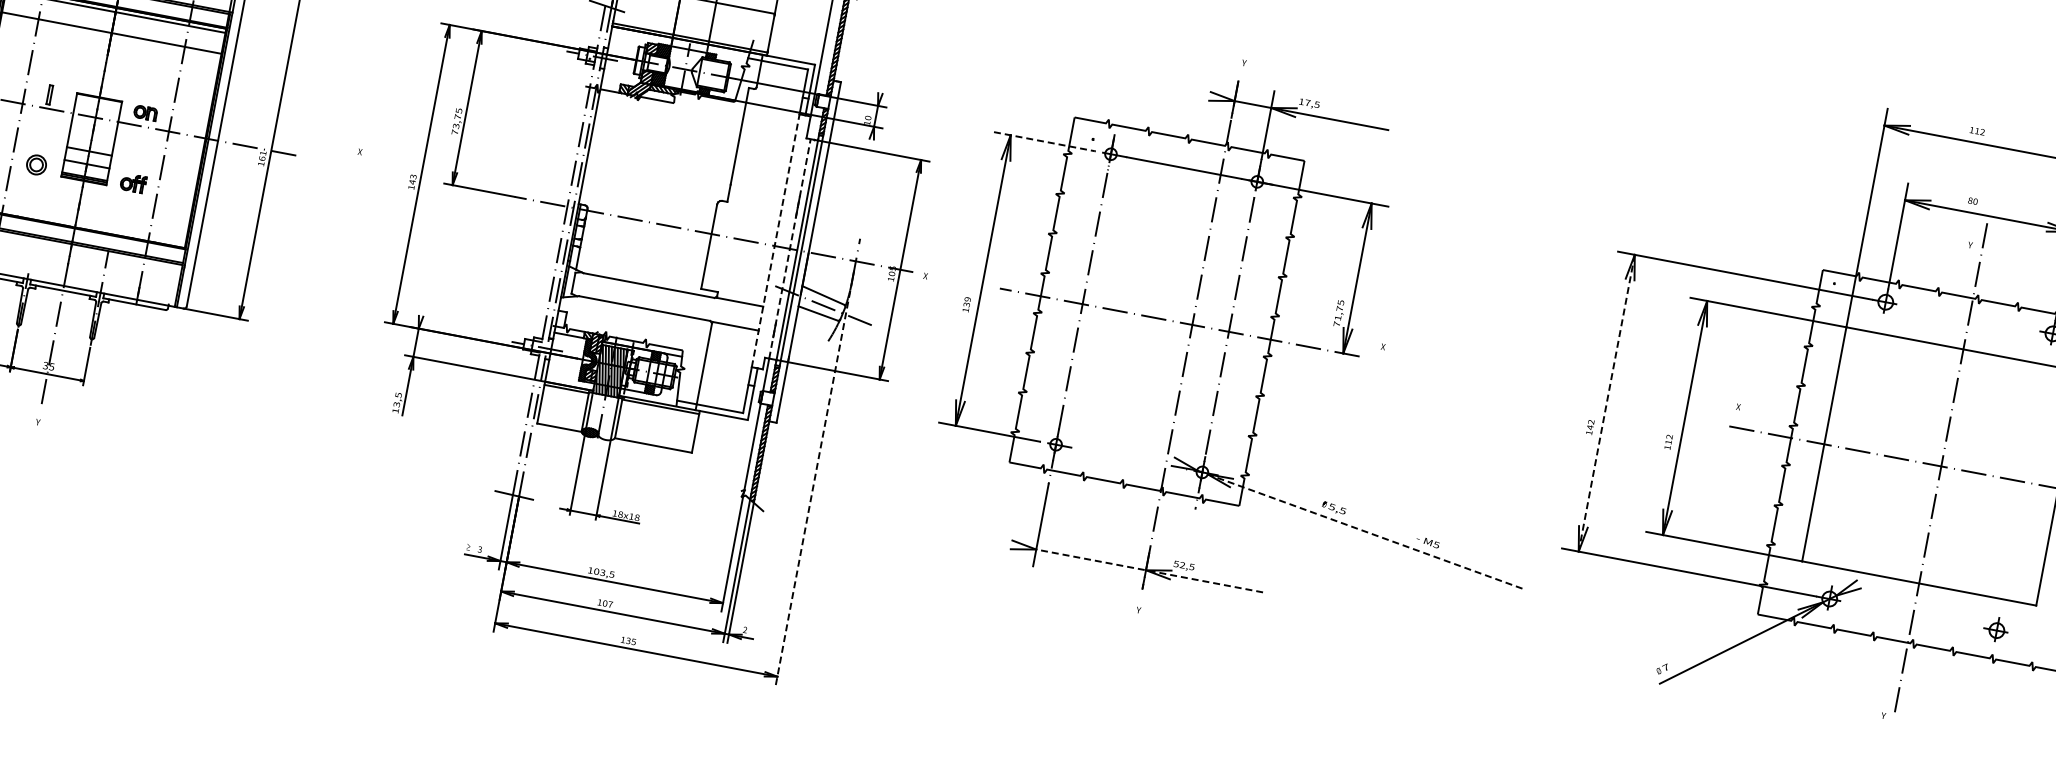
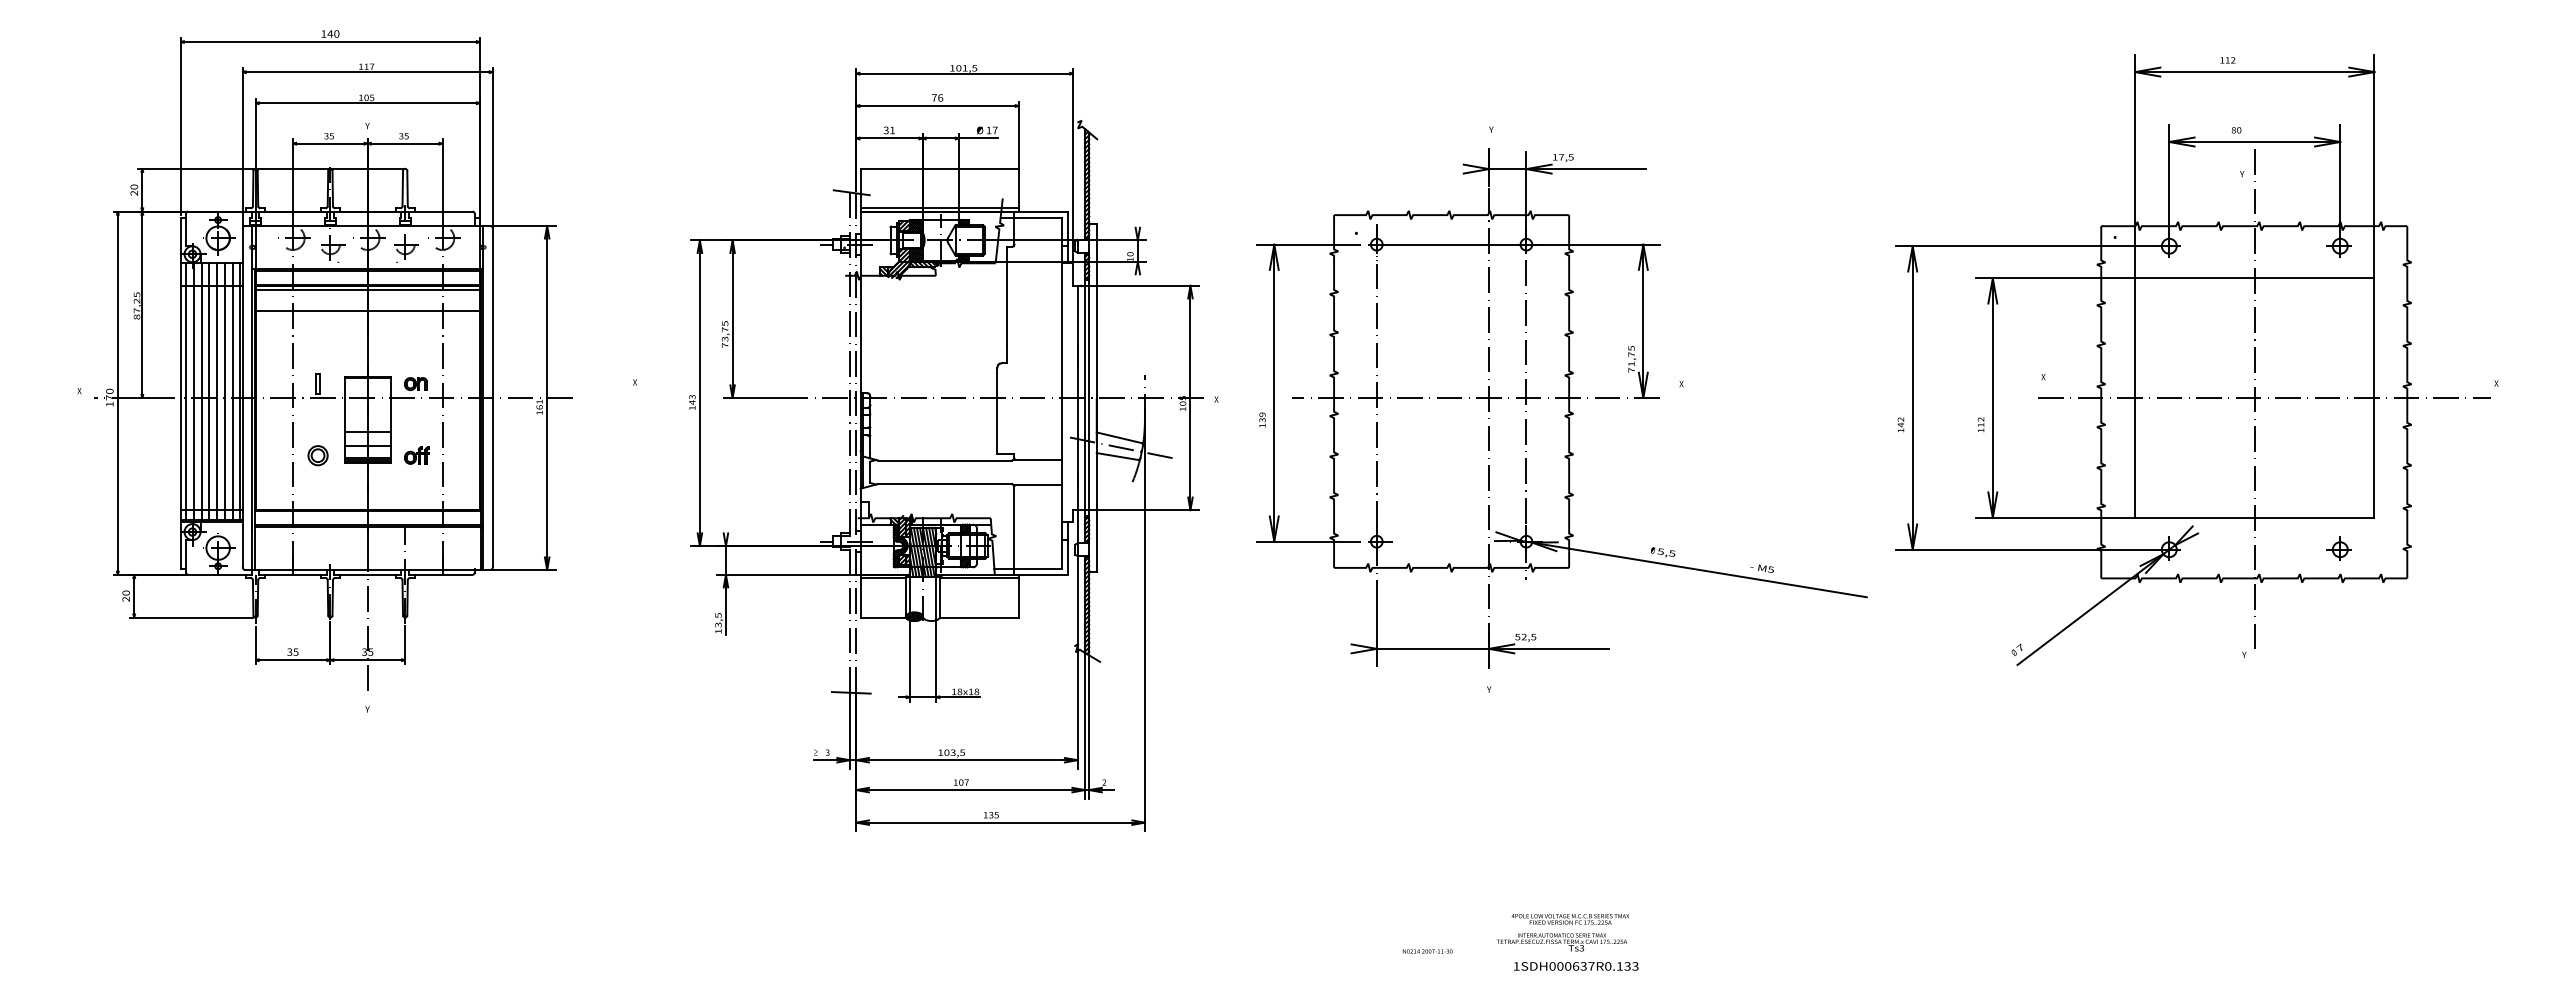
line: (1044, 141) -> (1308, 244), dashed -> solid
line: (775, 240) -> (1061, 392), dashed -> solid
line: (790, 248) -> (1077, 397), dashed -> solid
line: (1606, 403) -> (1912, 398), dashed -> solid
line: (813, 483) -> (1144, 625), dashed -> solid
line: (1361, 530) -> (1694, 569), dashed -> solid
line: (1149, 570) -> (1492, 648), dashed -> solid

